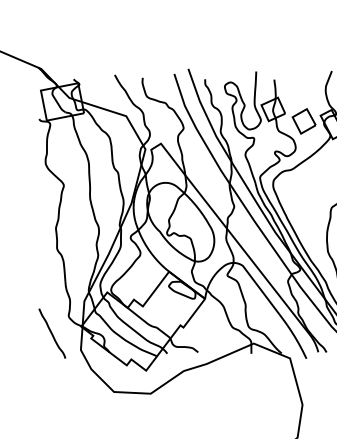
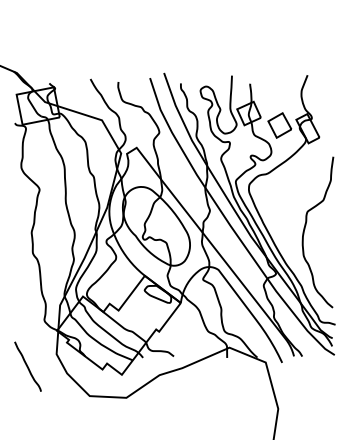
curve: (51, 333) -> (27, 366), moved

